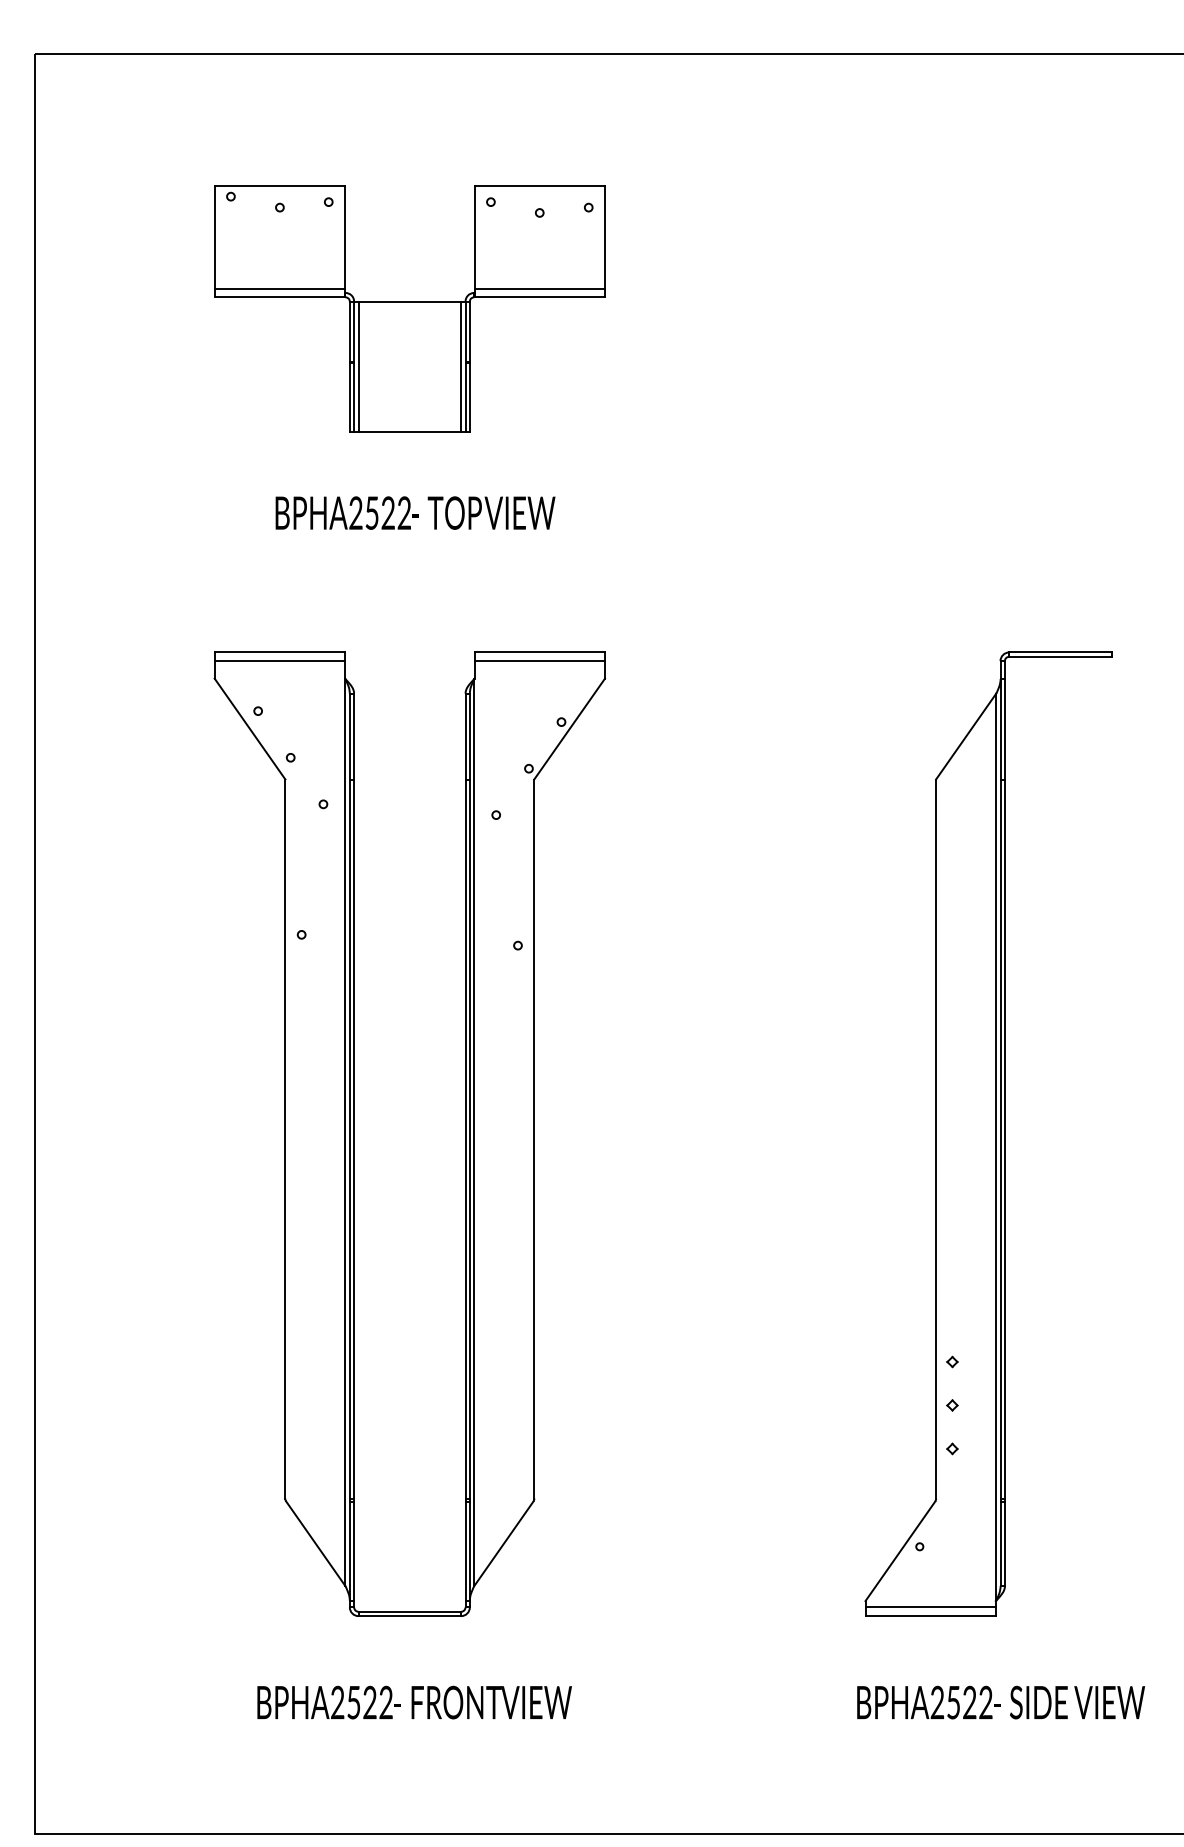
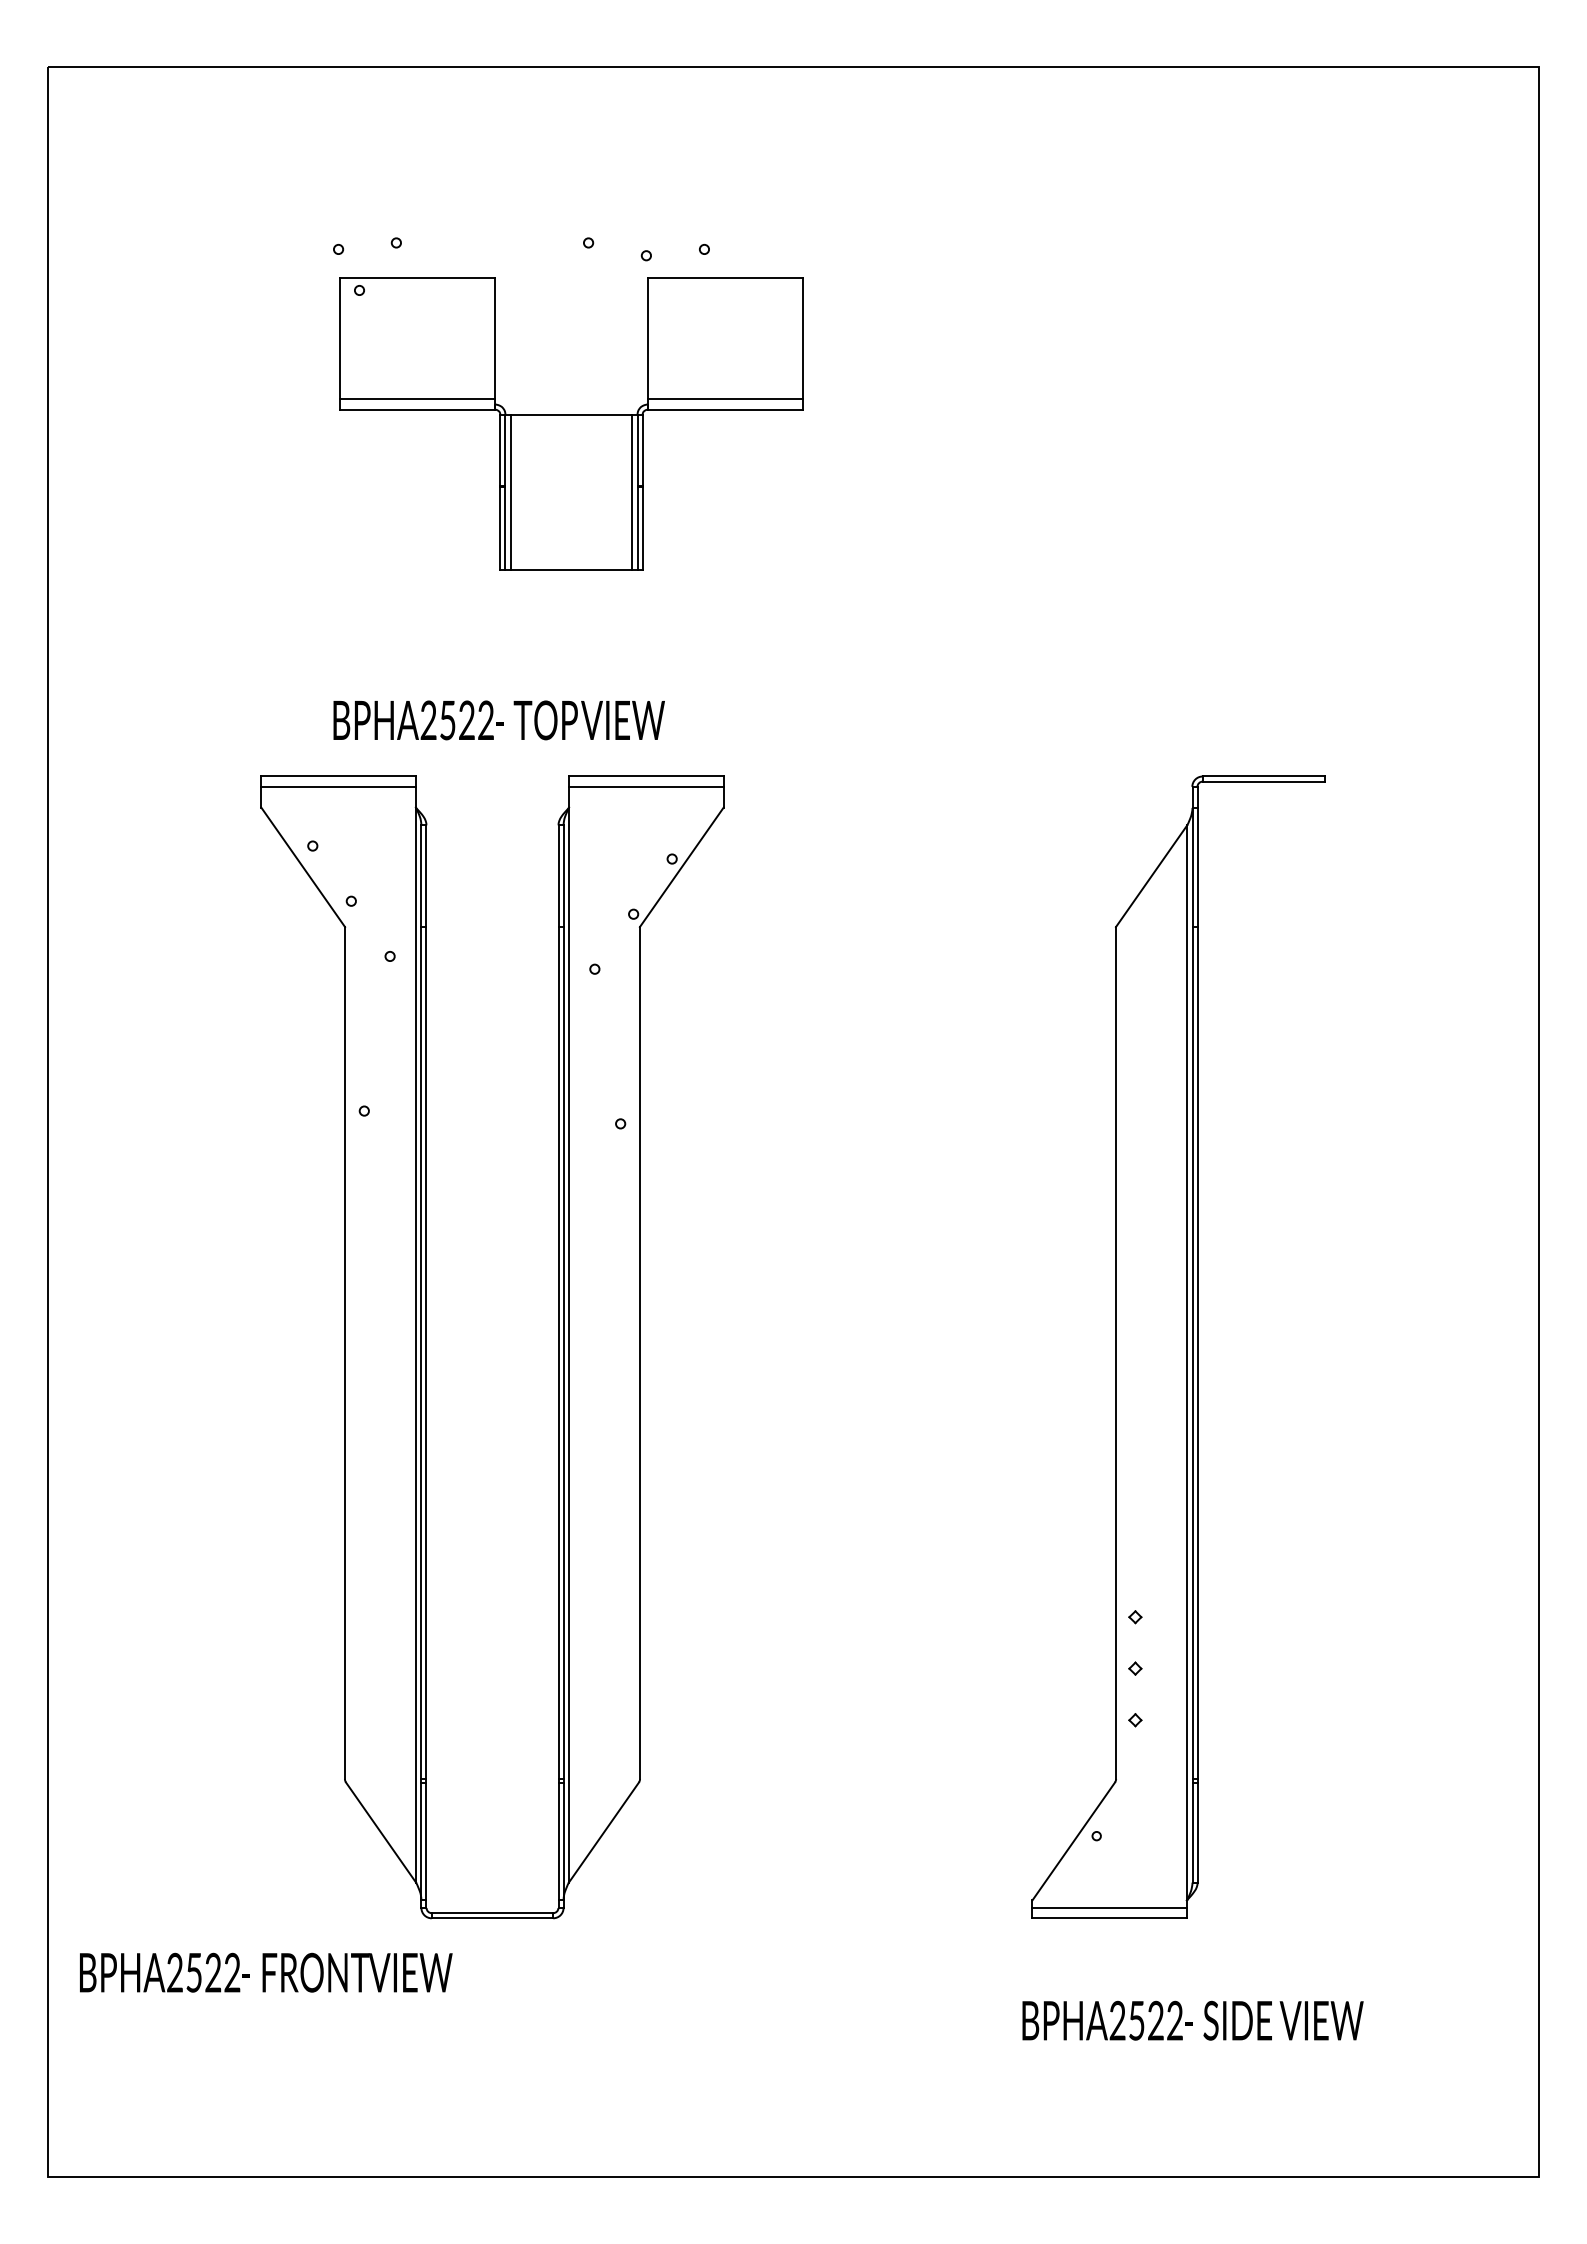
part: (409, 308) -> (571, 423), moved
text: (414, 513) -> (498, 720), moved
text: (414, 1702) -> (266, 1972), moved

